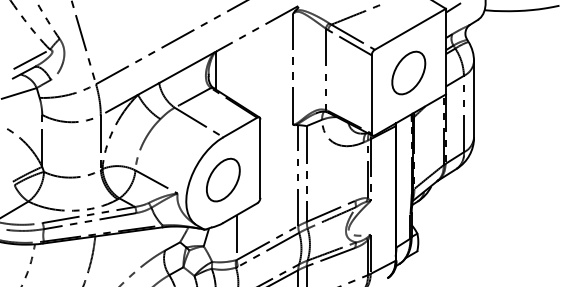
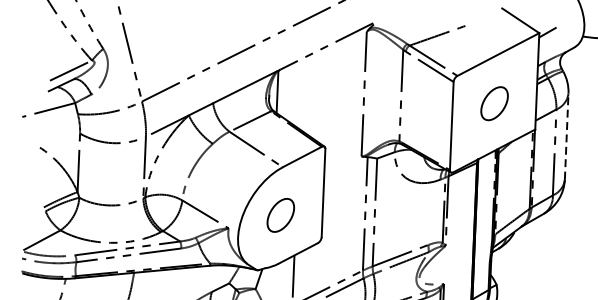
part: (408, 72) -> (494, 103), size x0.7
line: (474, 98) -> (567, 135), solid -> dashed
part: (223, 179) -> (280, 214), size x0.7

